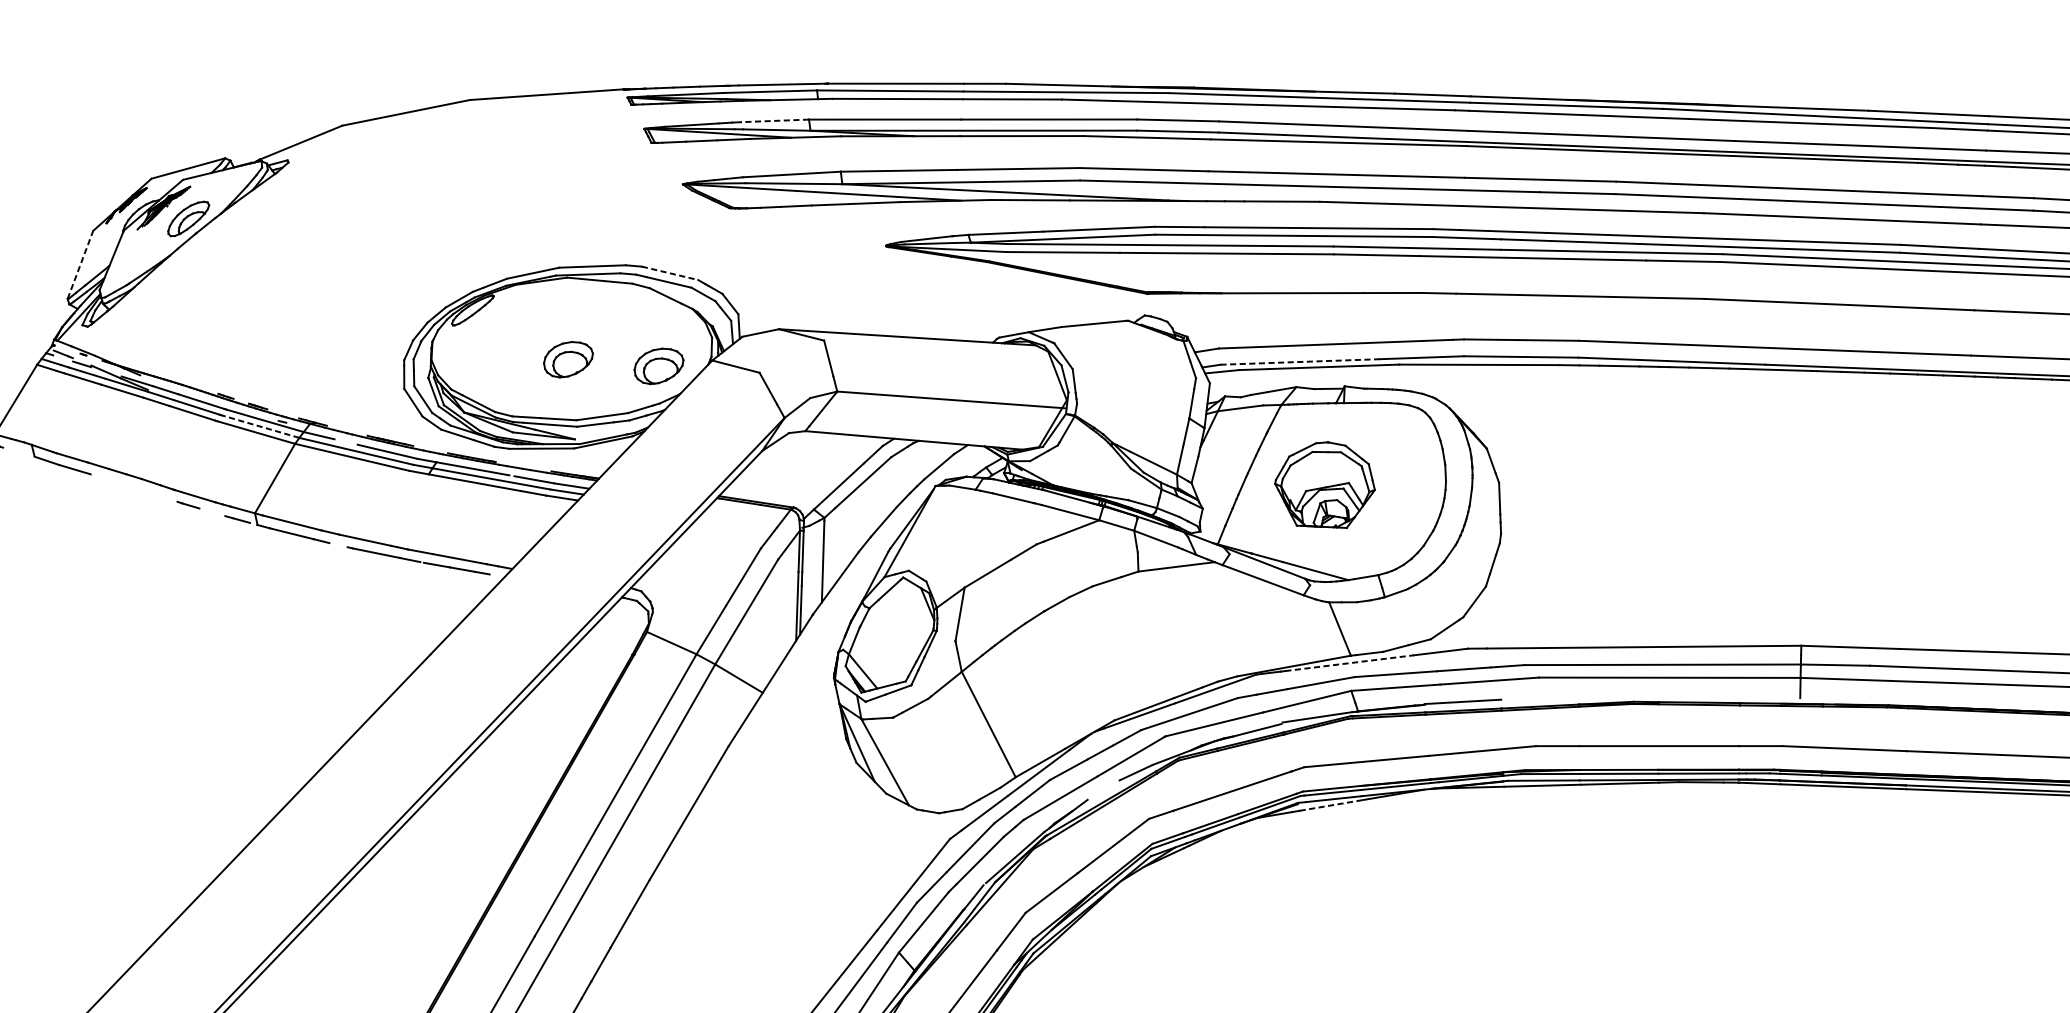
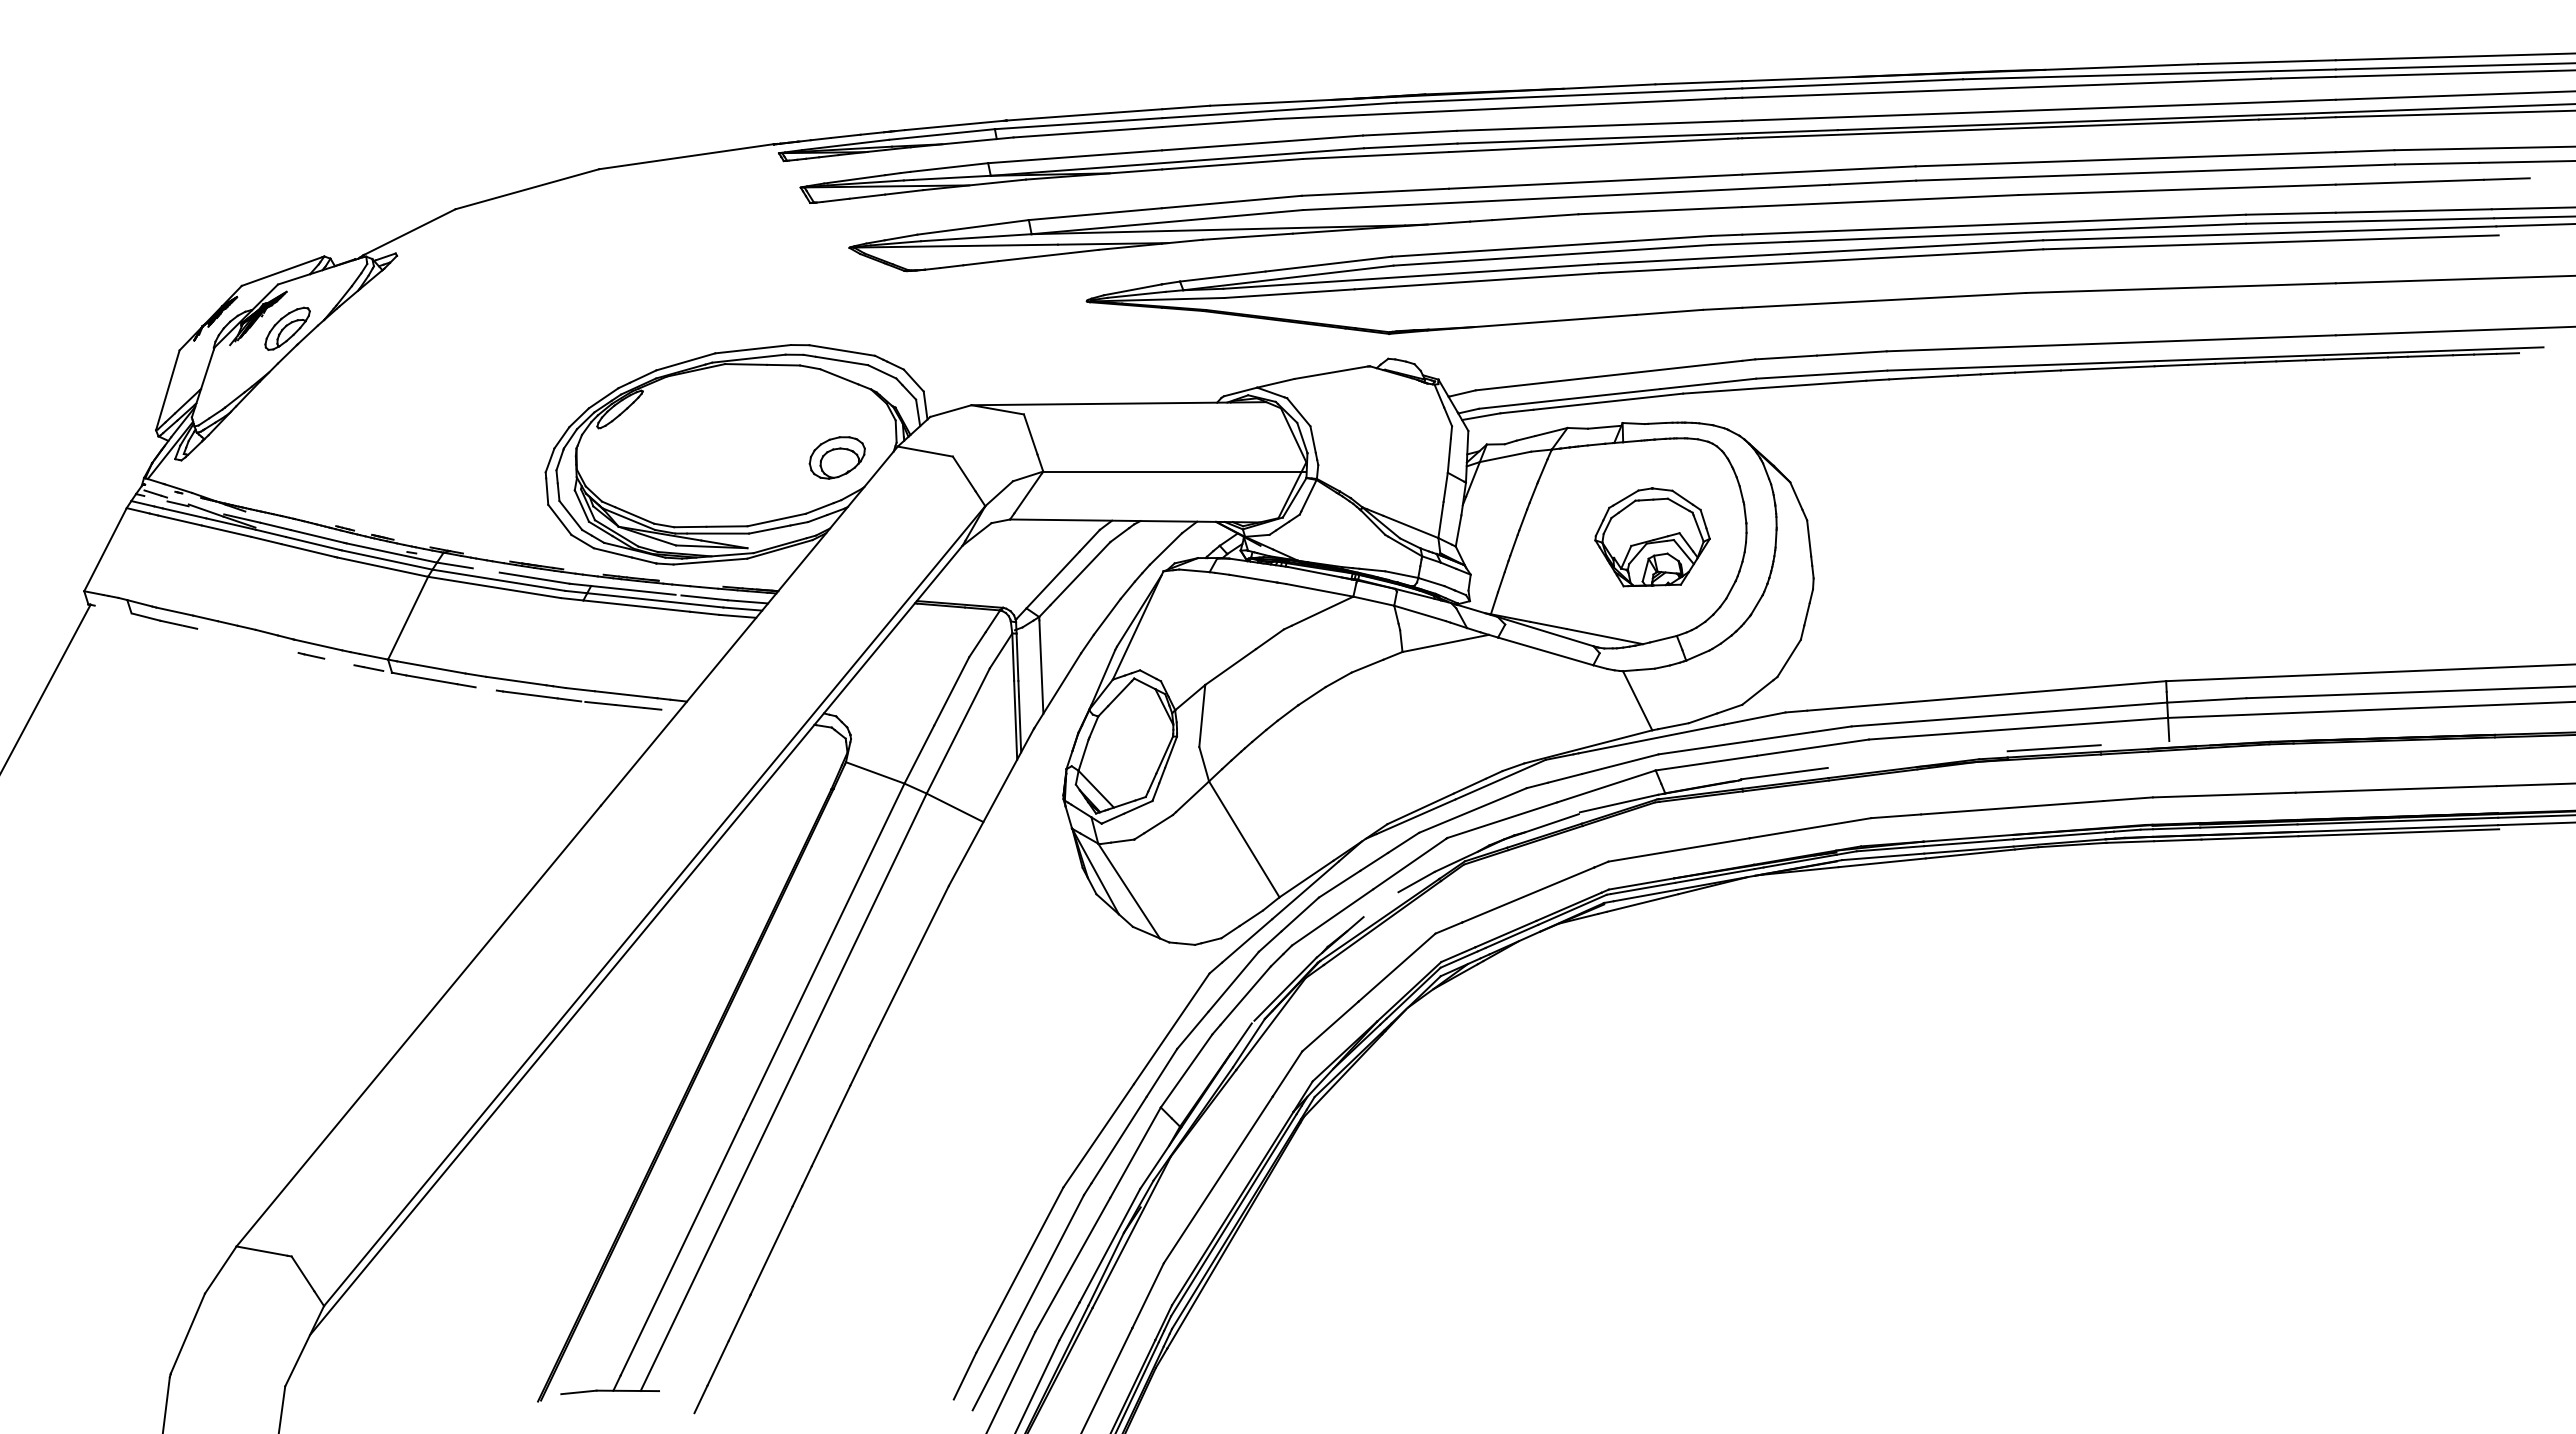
line: (774, 120) -> (948, 167), dashed -> solid
line: (80, 265) -> (167, 390), dashed -> solid
line: (670, 273) -> (842, 350), dashed -> solid
part: (567, 359) -> (732, 457), removed
line: (1300, 361) -> (1570, 398), dashed -> solid
line: (259, 426) -> (386, 559), dashed -> solid
part: (1325, 485) -> (1652, 537), moved
line: (1349, 662) -> (1651, 738), dashed -> solid
line: (1698, 697) -> (2053, 748), added
line: (1331, 805) -> (1642, 903), dashed -> solid

